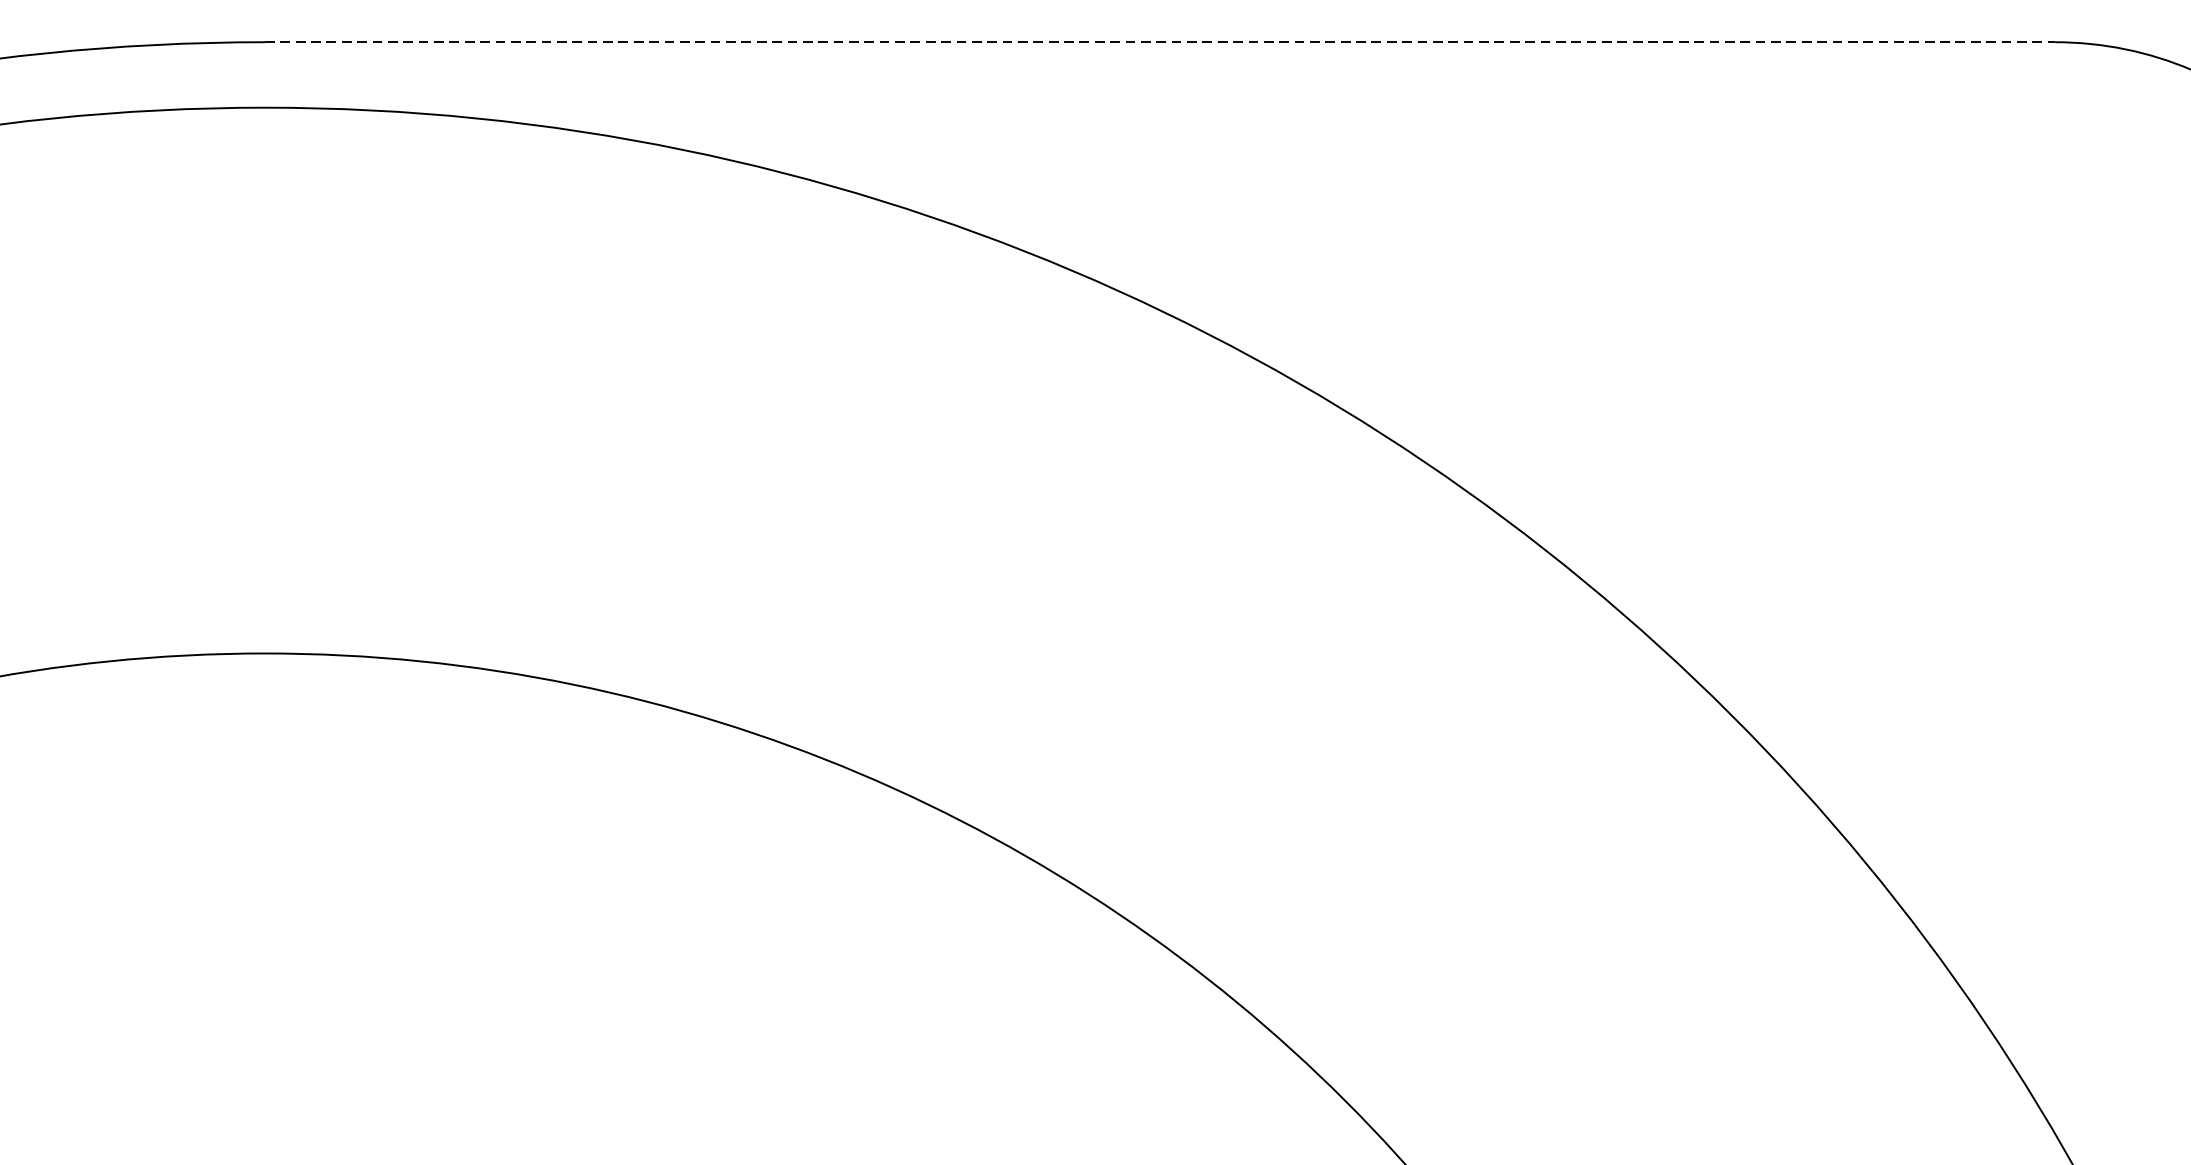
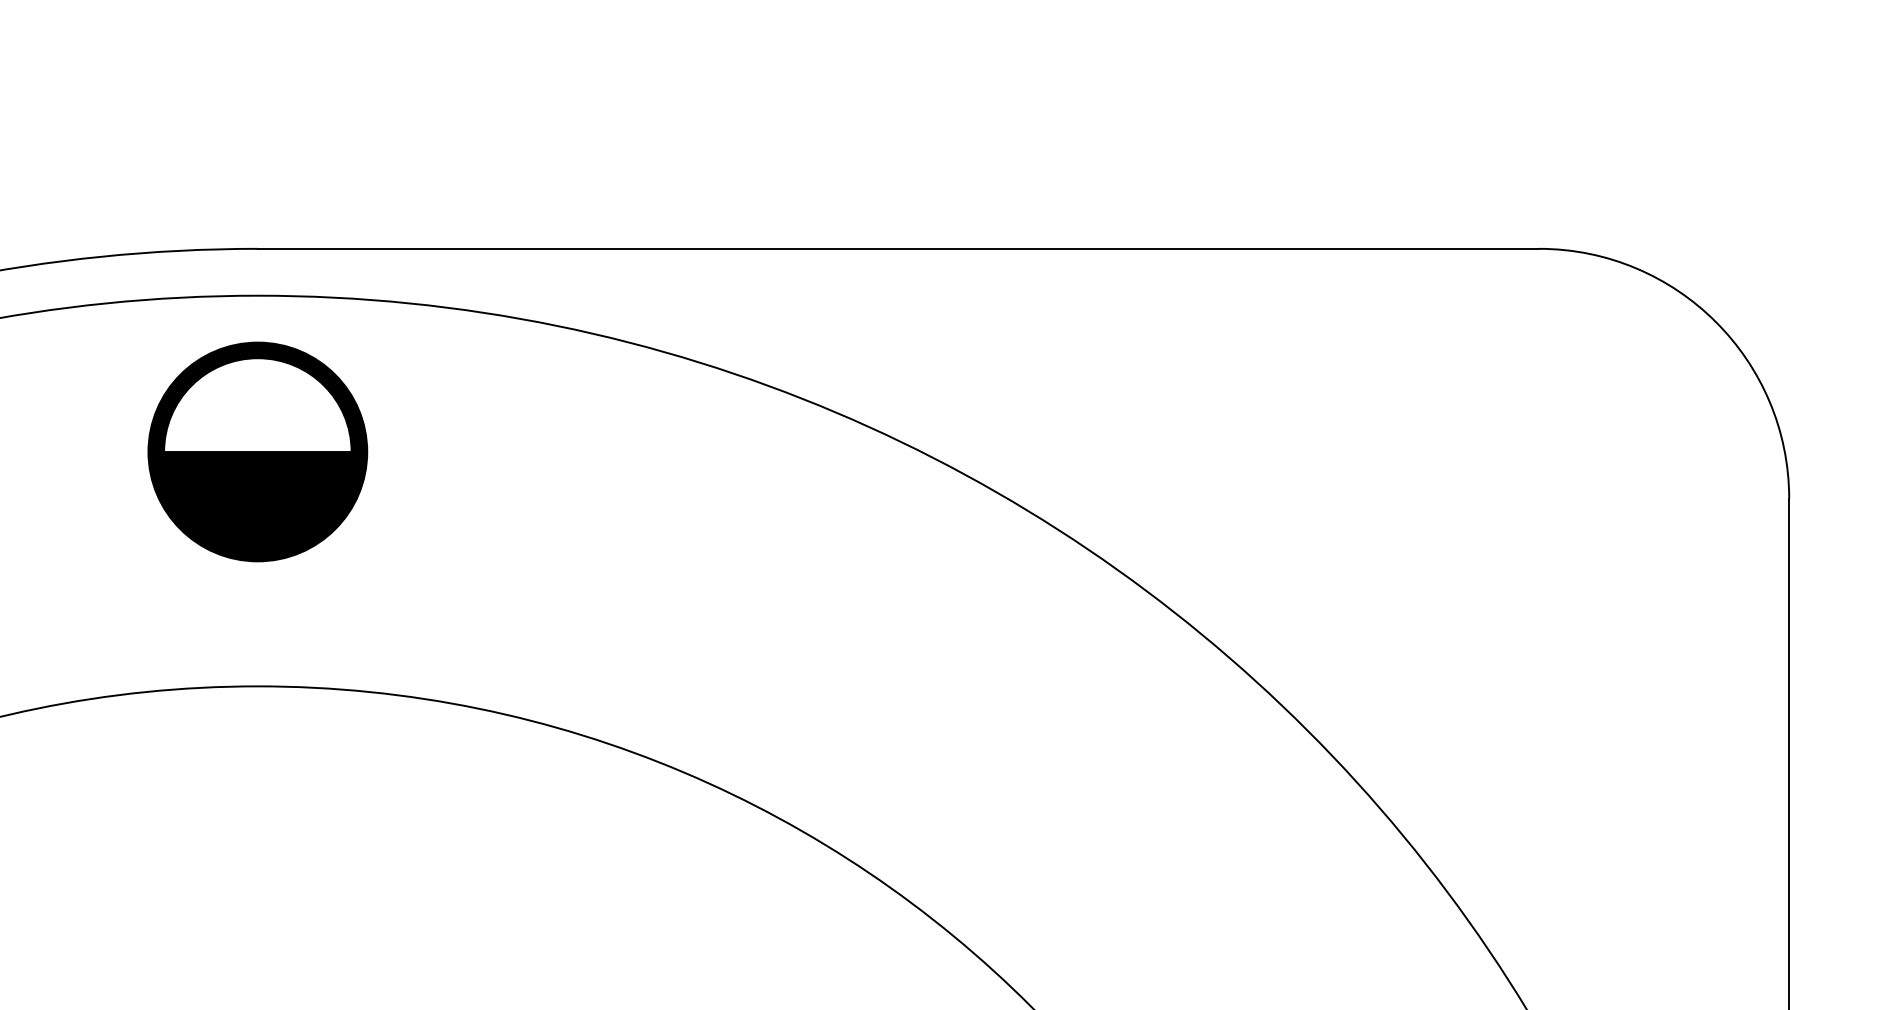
line: (1160, 41) -> (898, 248), dashed -> solid
part: (264, 325) -> (257, 451), added

